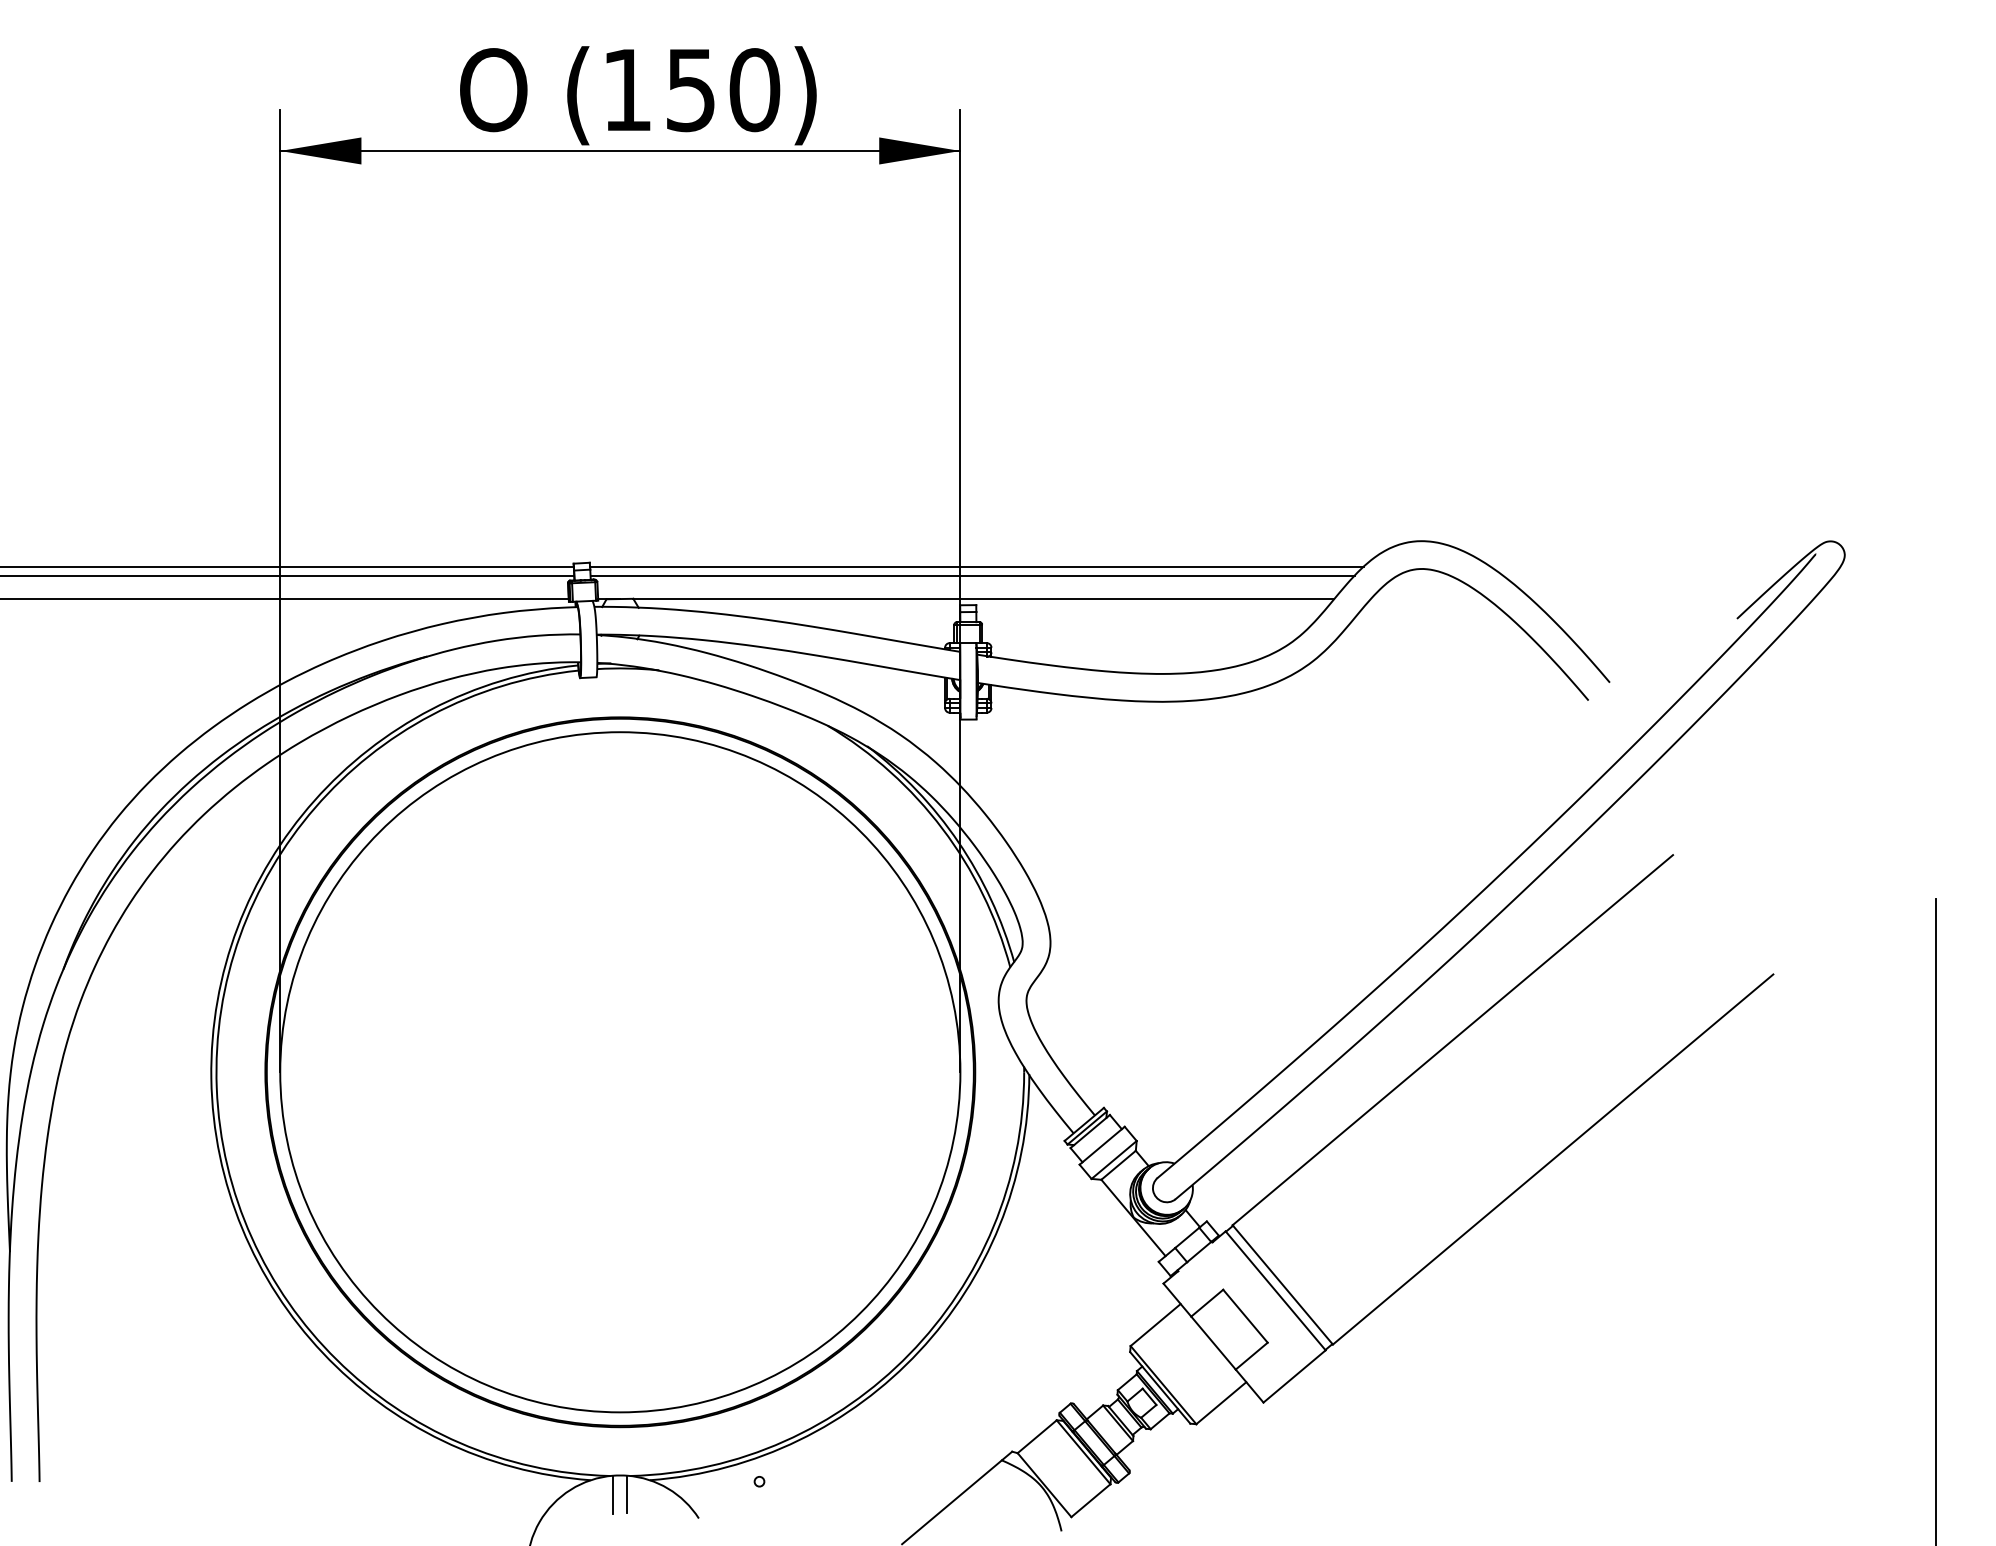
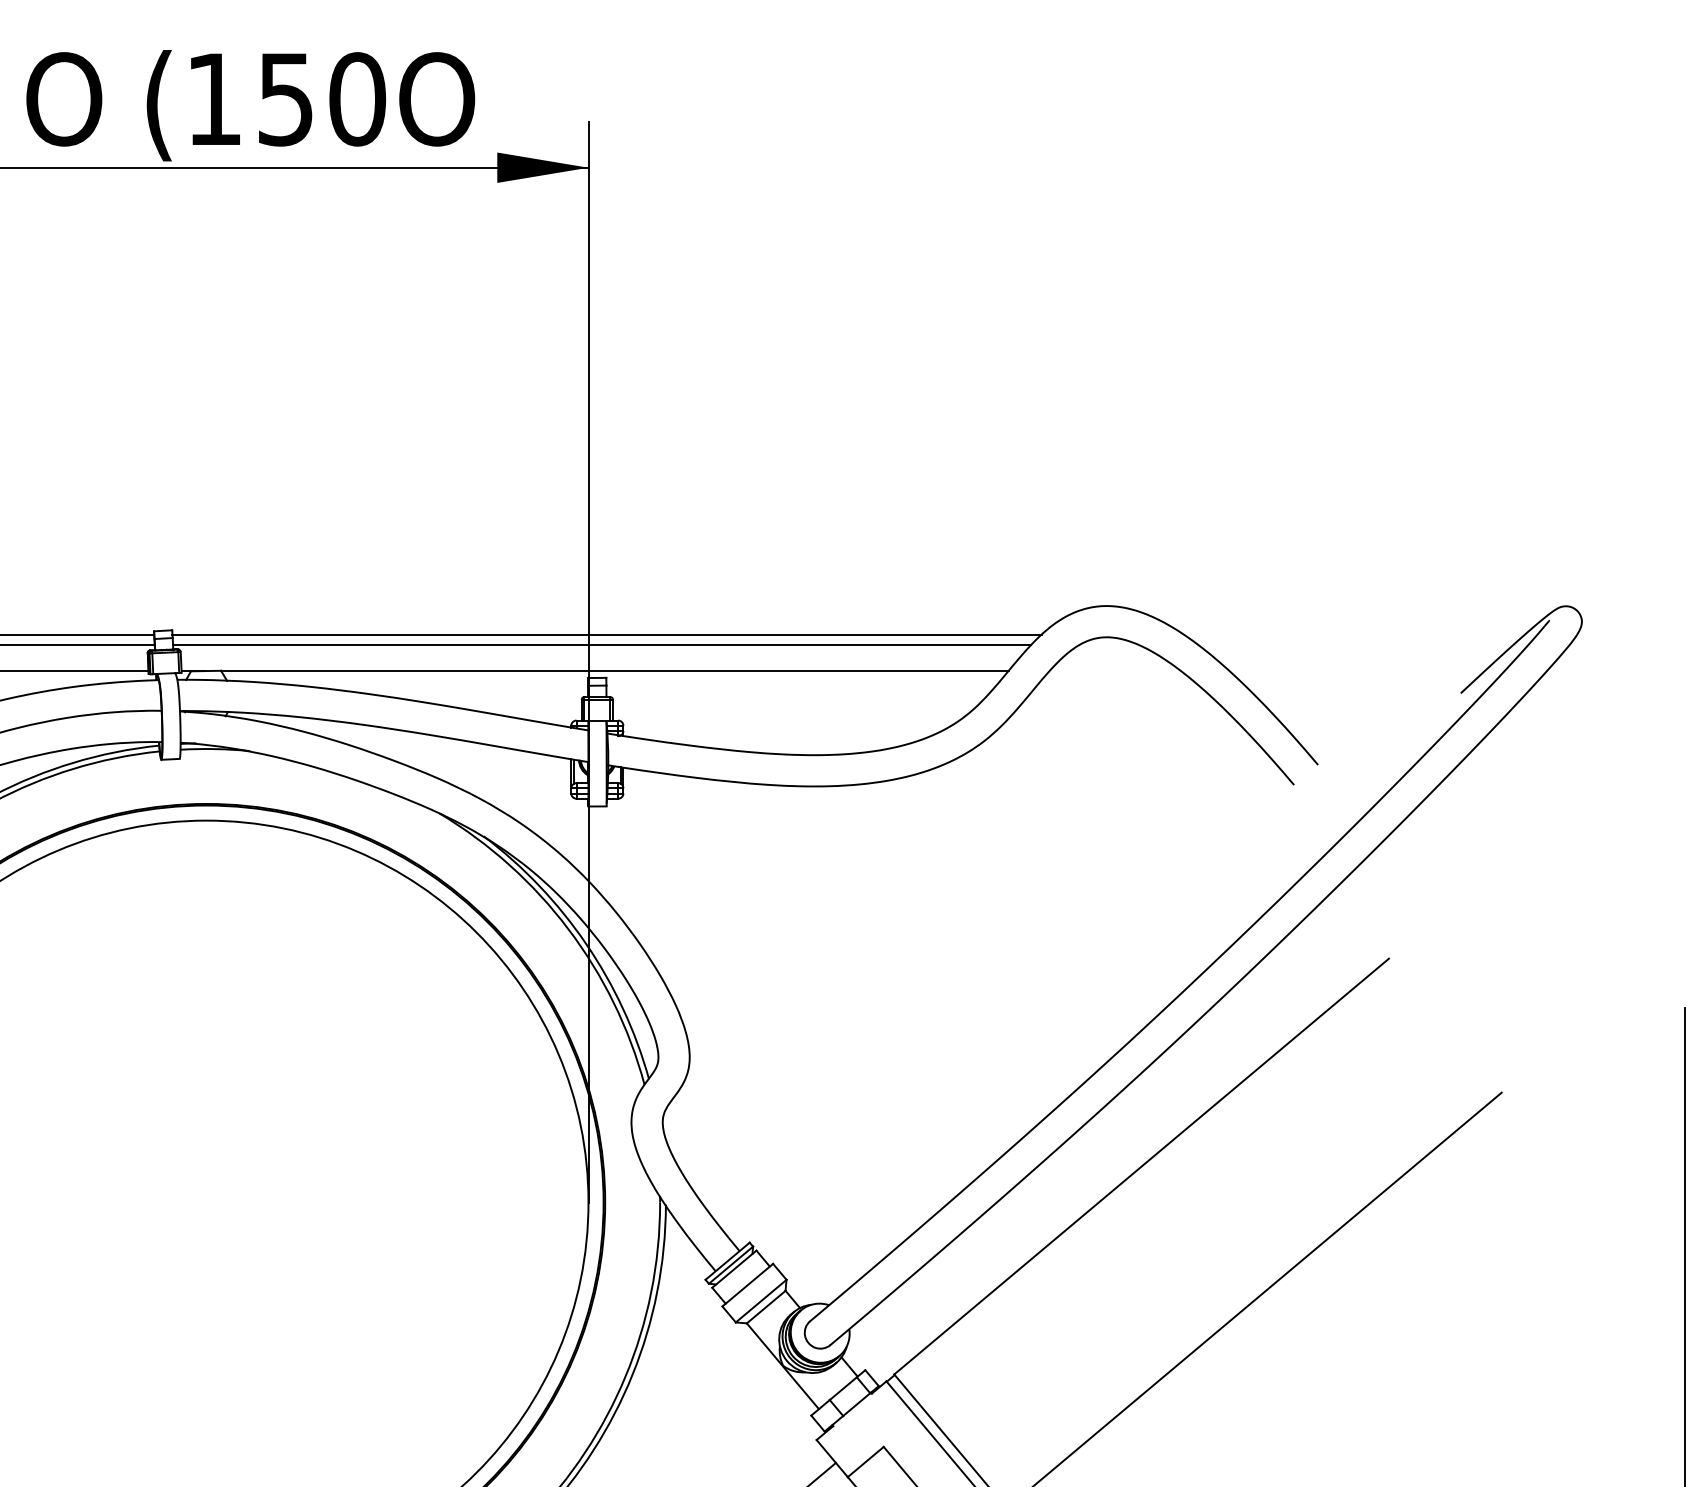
text: (825, 95) -> (436, 105), ) -> O

